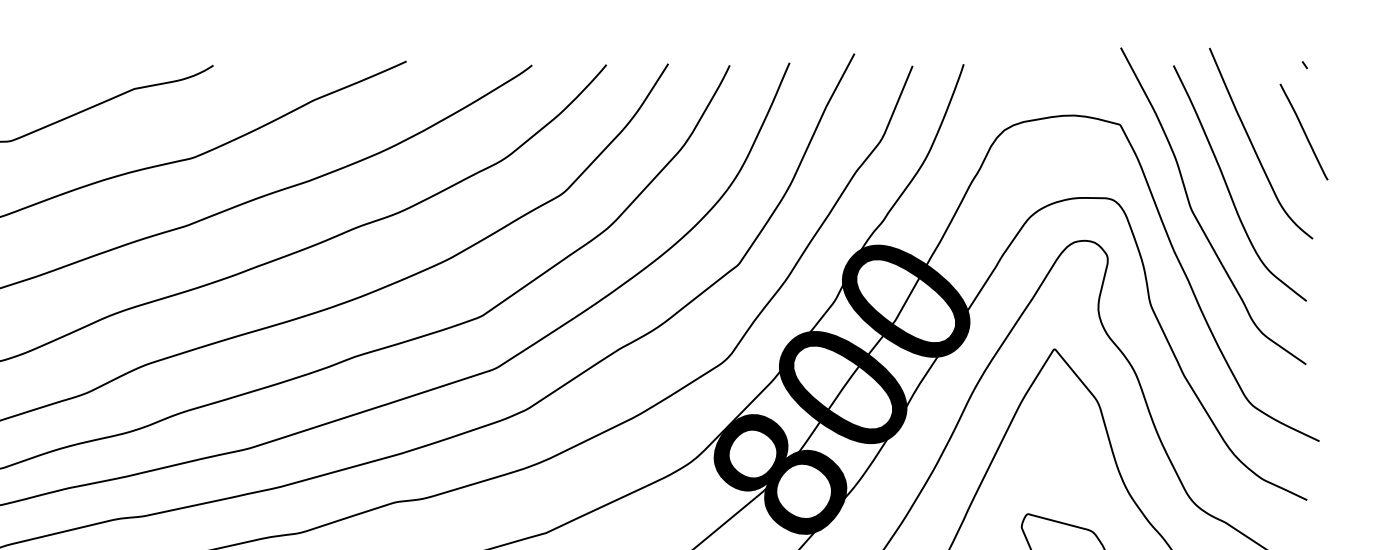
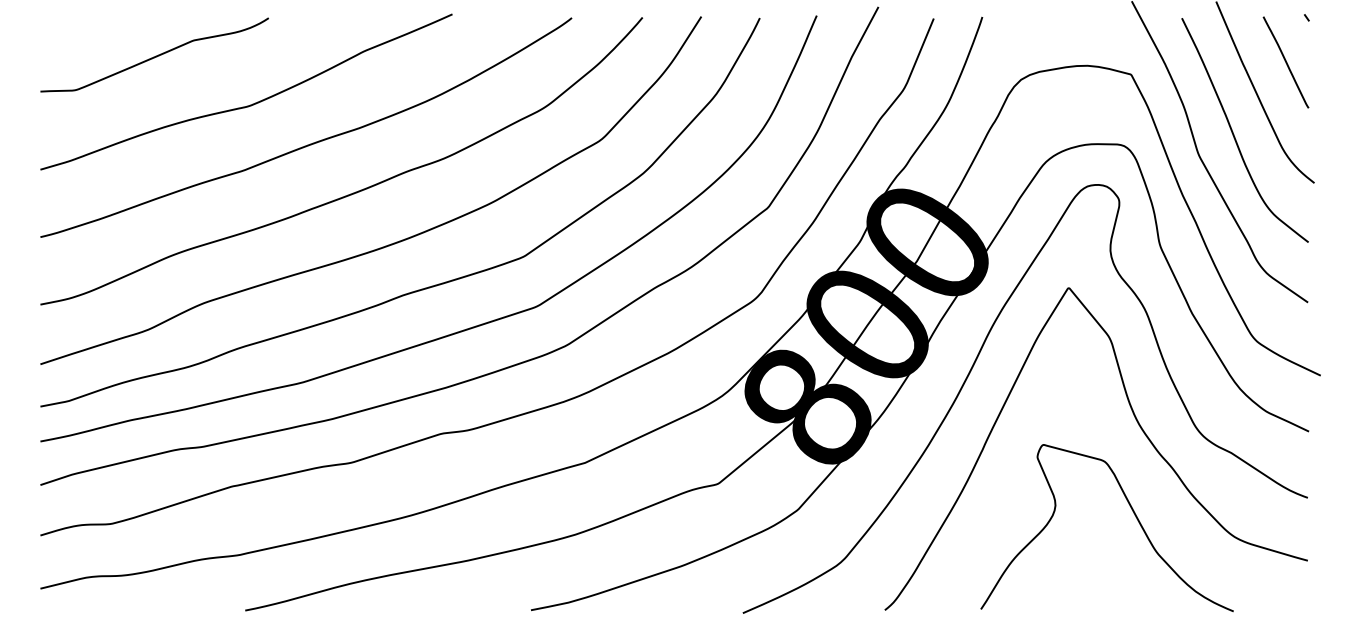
line: (1303, 132) -> (1285, 62), moved

